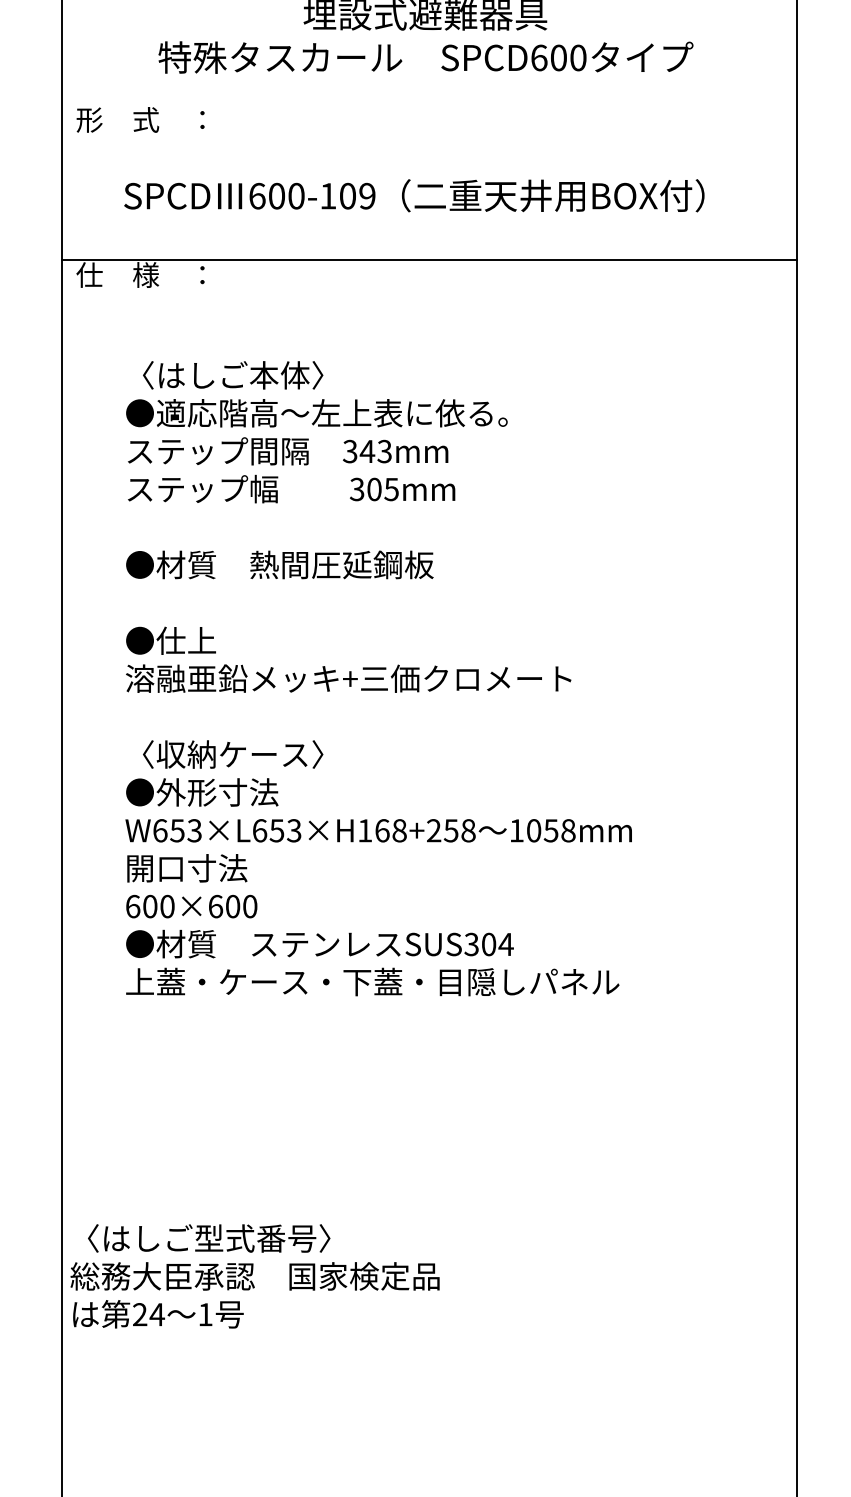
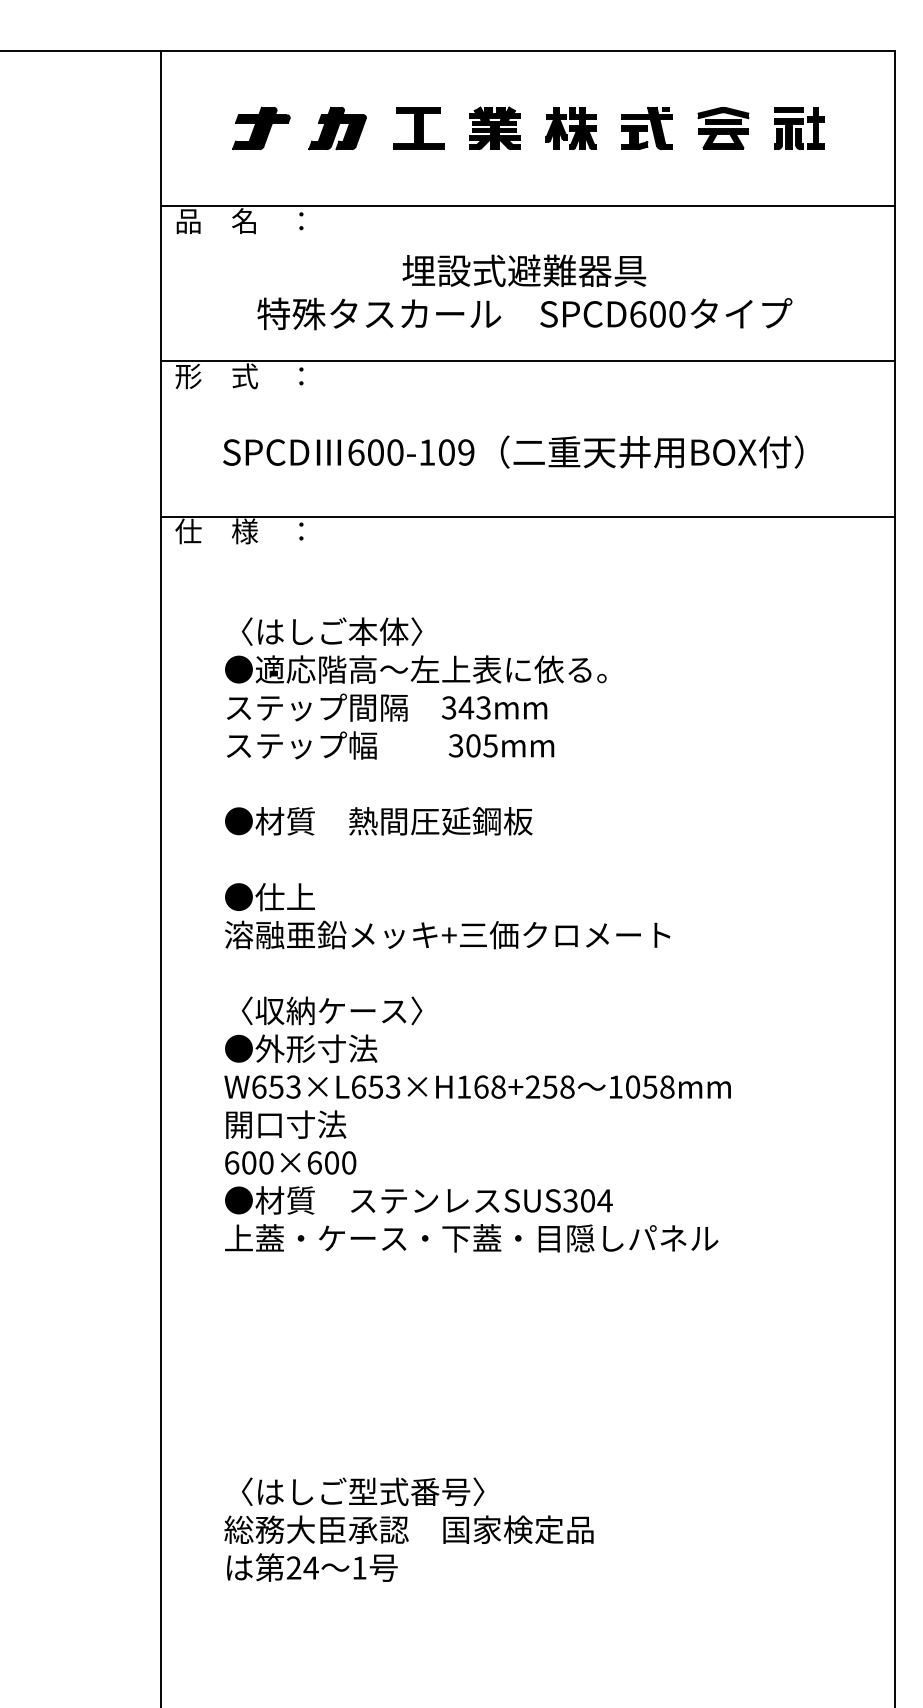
line: (429, 105) -> (528, 361), added
text: (254, 1276) -> (408, 1529), moved

